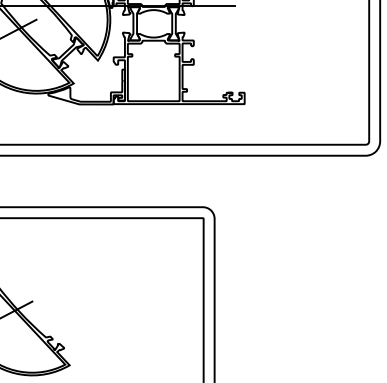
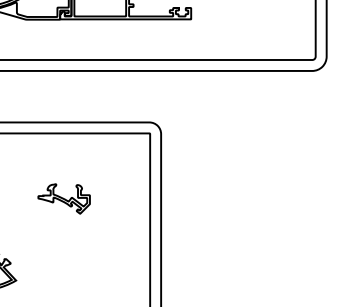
part: (117, 283) -> (64, 198), added

